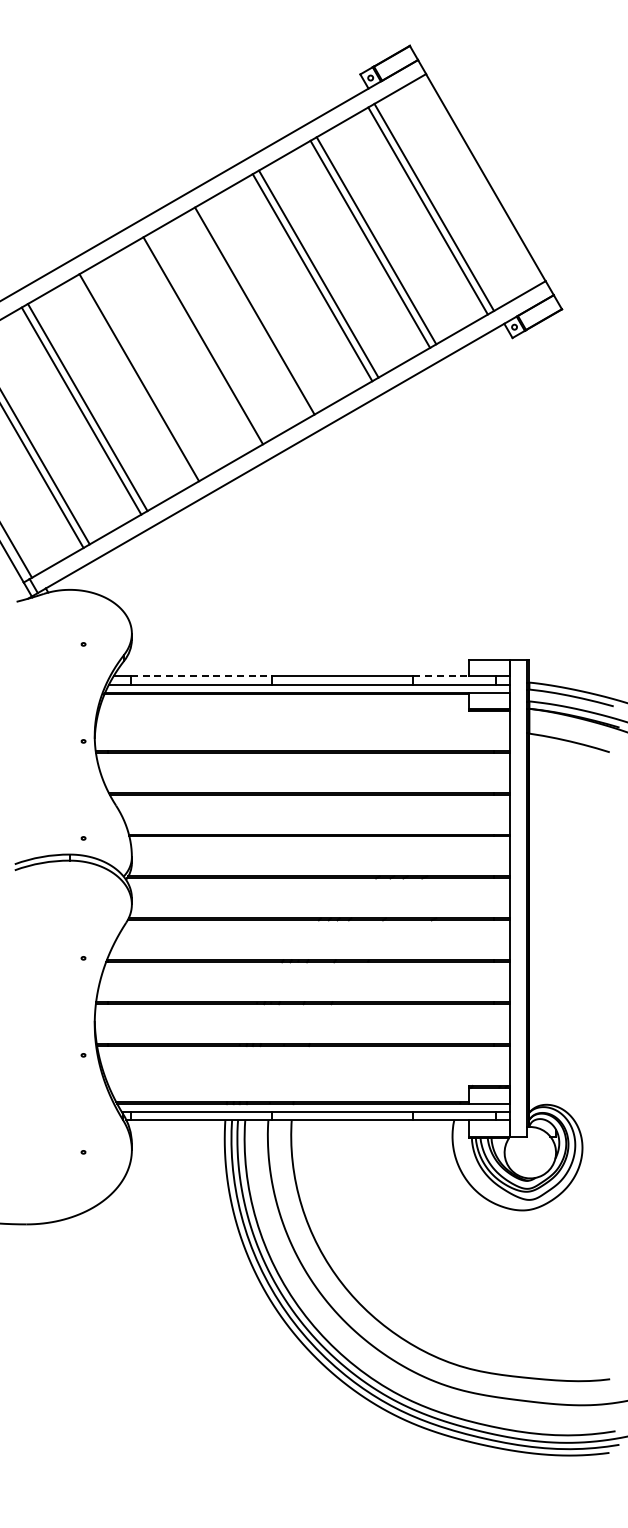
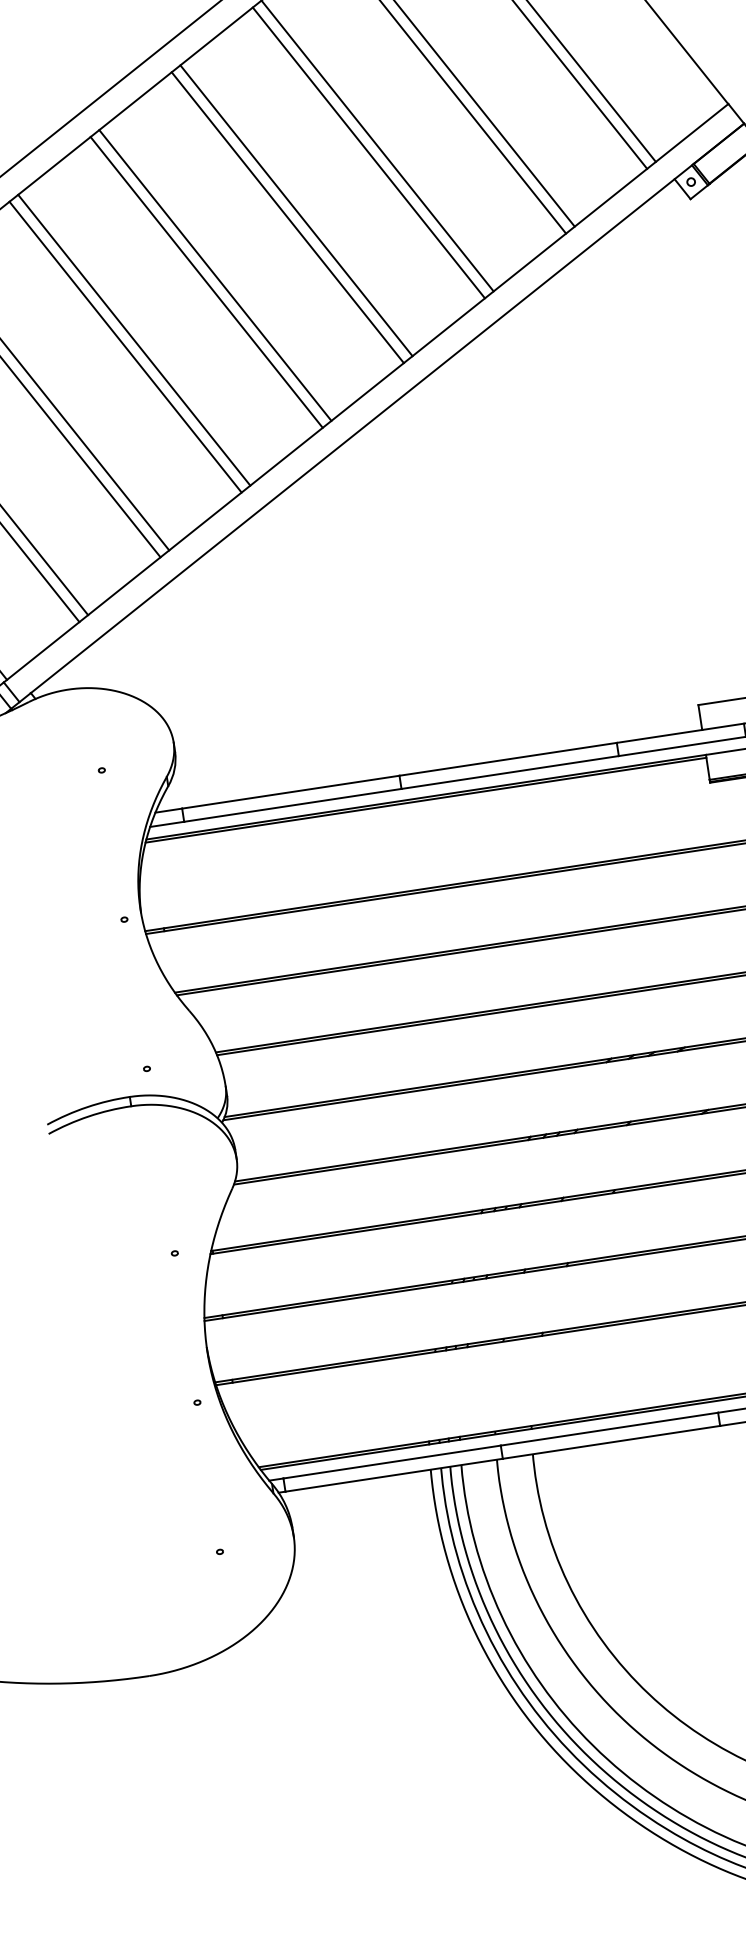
line: (260, 307) -> (295, 210), added
line: (196, 343) -> (205, 281), added
line: (145, 373) -> (134, 339), added
line: (201, 676) -> (290, 792), dashed -> solid
line: (441, 676) -> (660, 736), dashed -> solid

